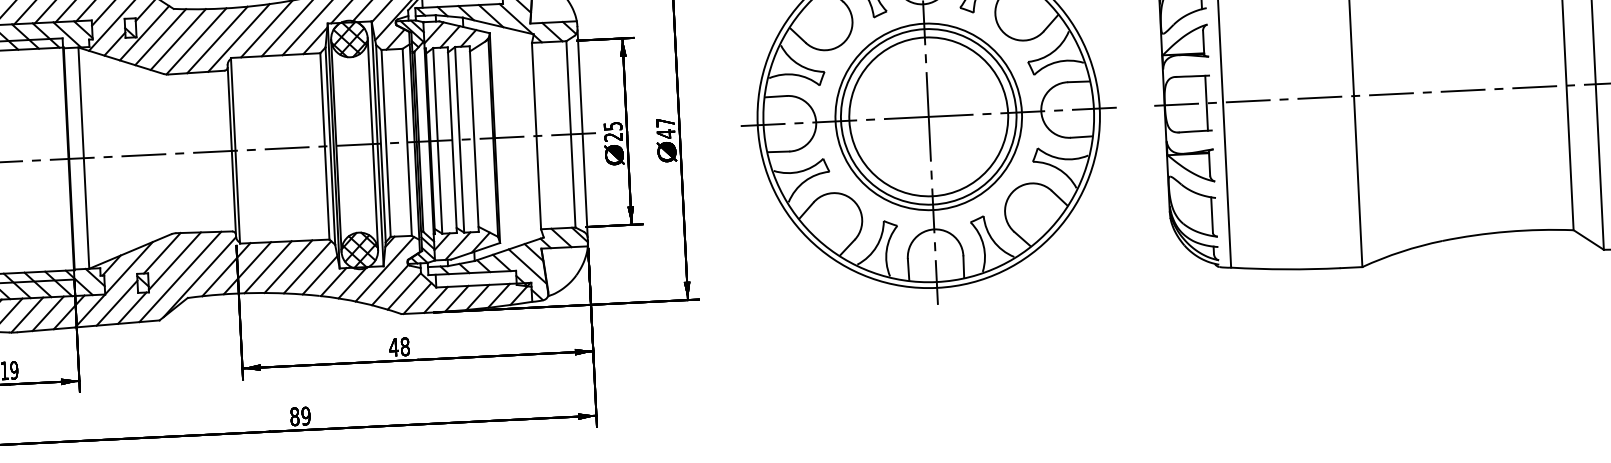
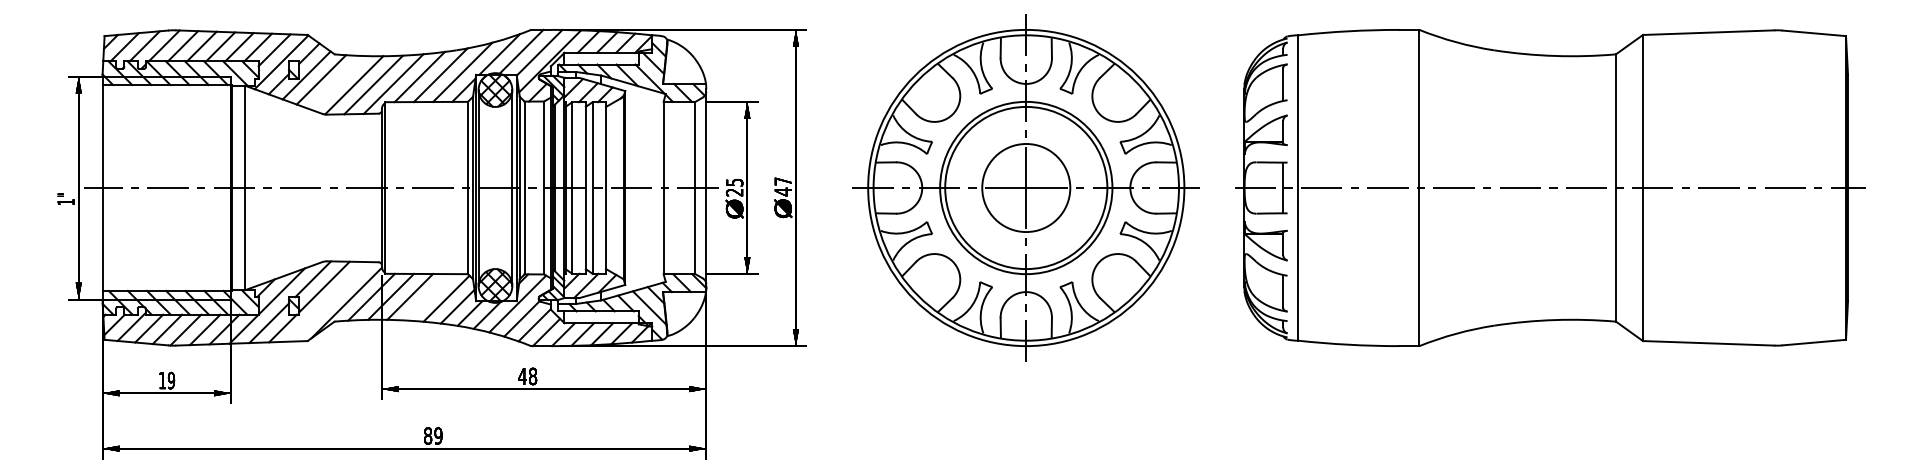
line: (178, 39) -> (337, 82), removed
circle: (927, 116) -> (1025, 187), size x0.6
line: (287, 266) -> (428, 297), removed
line: (180, 276) -> (328, 301), removed

